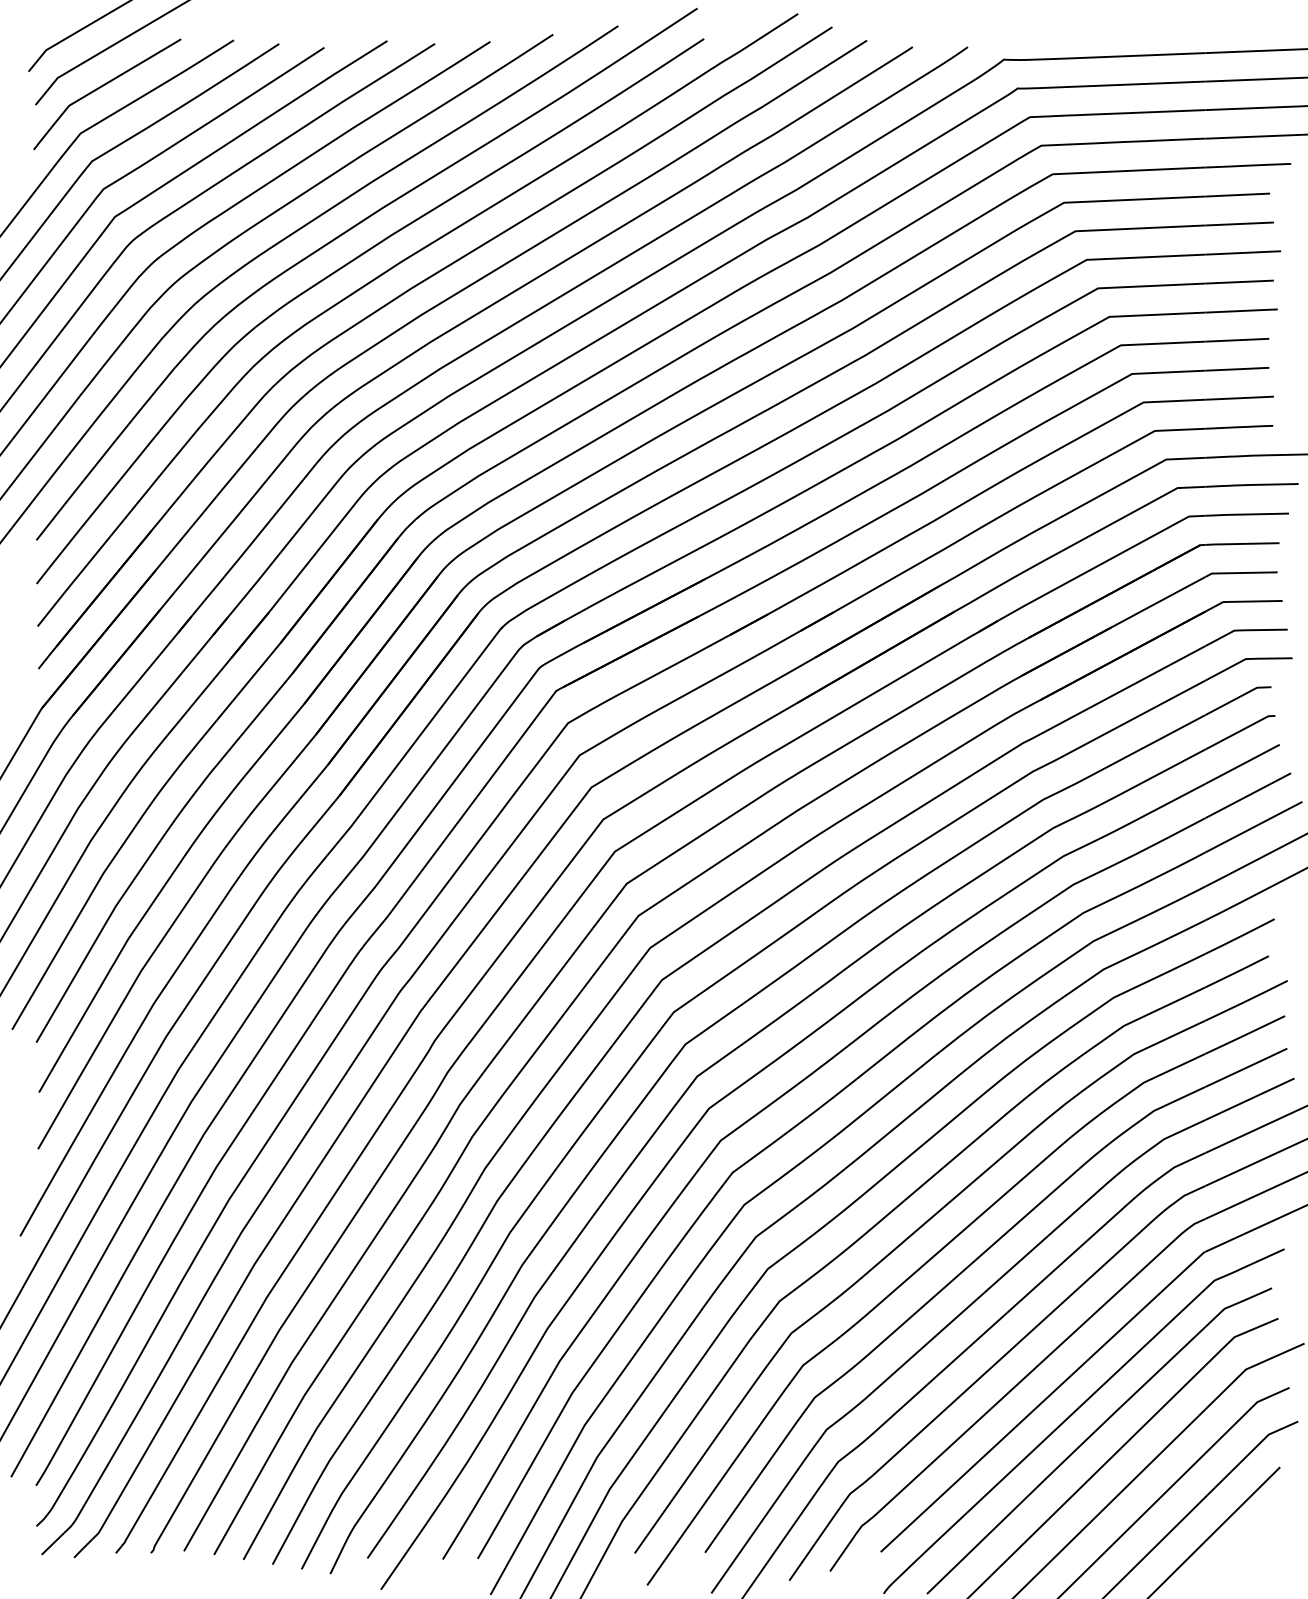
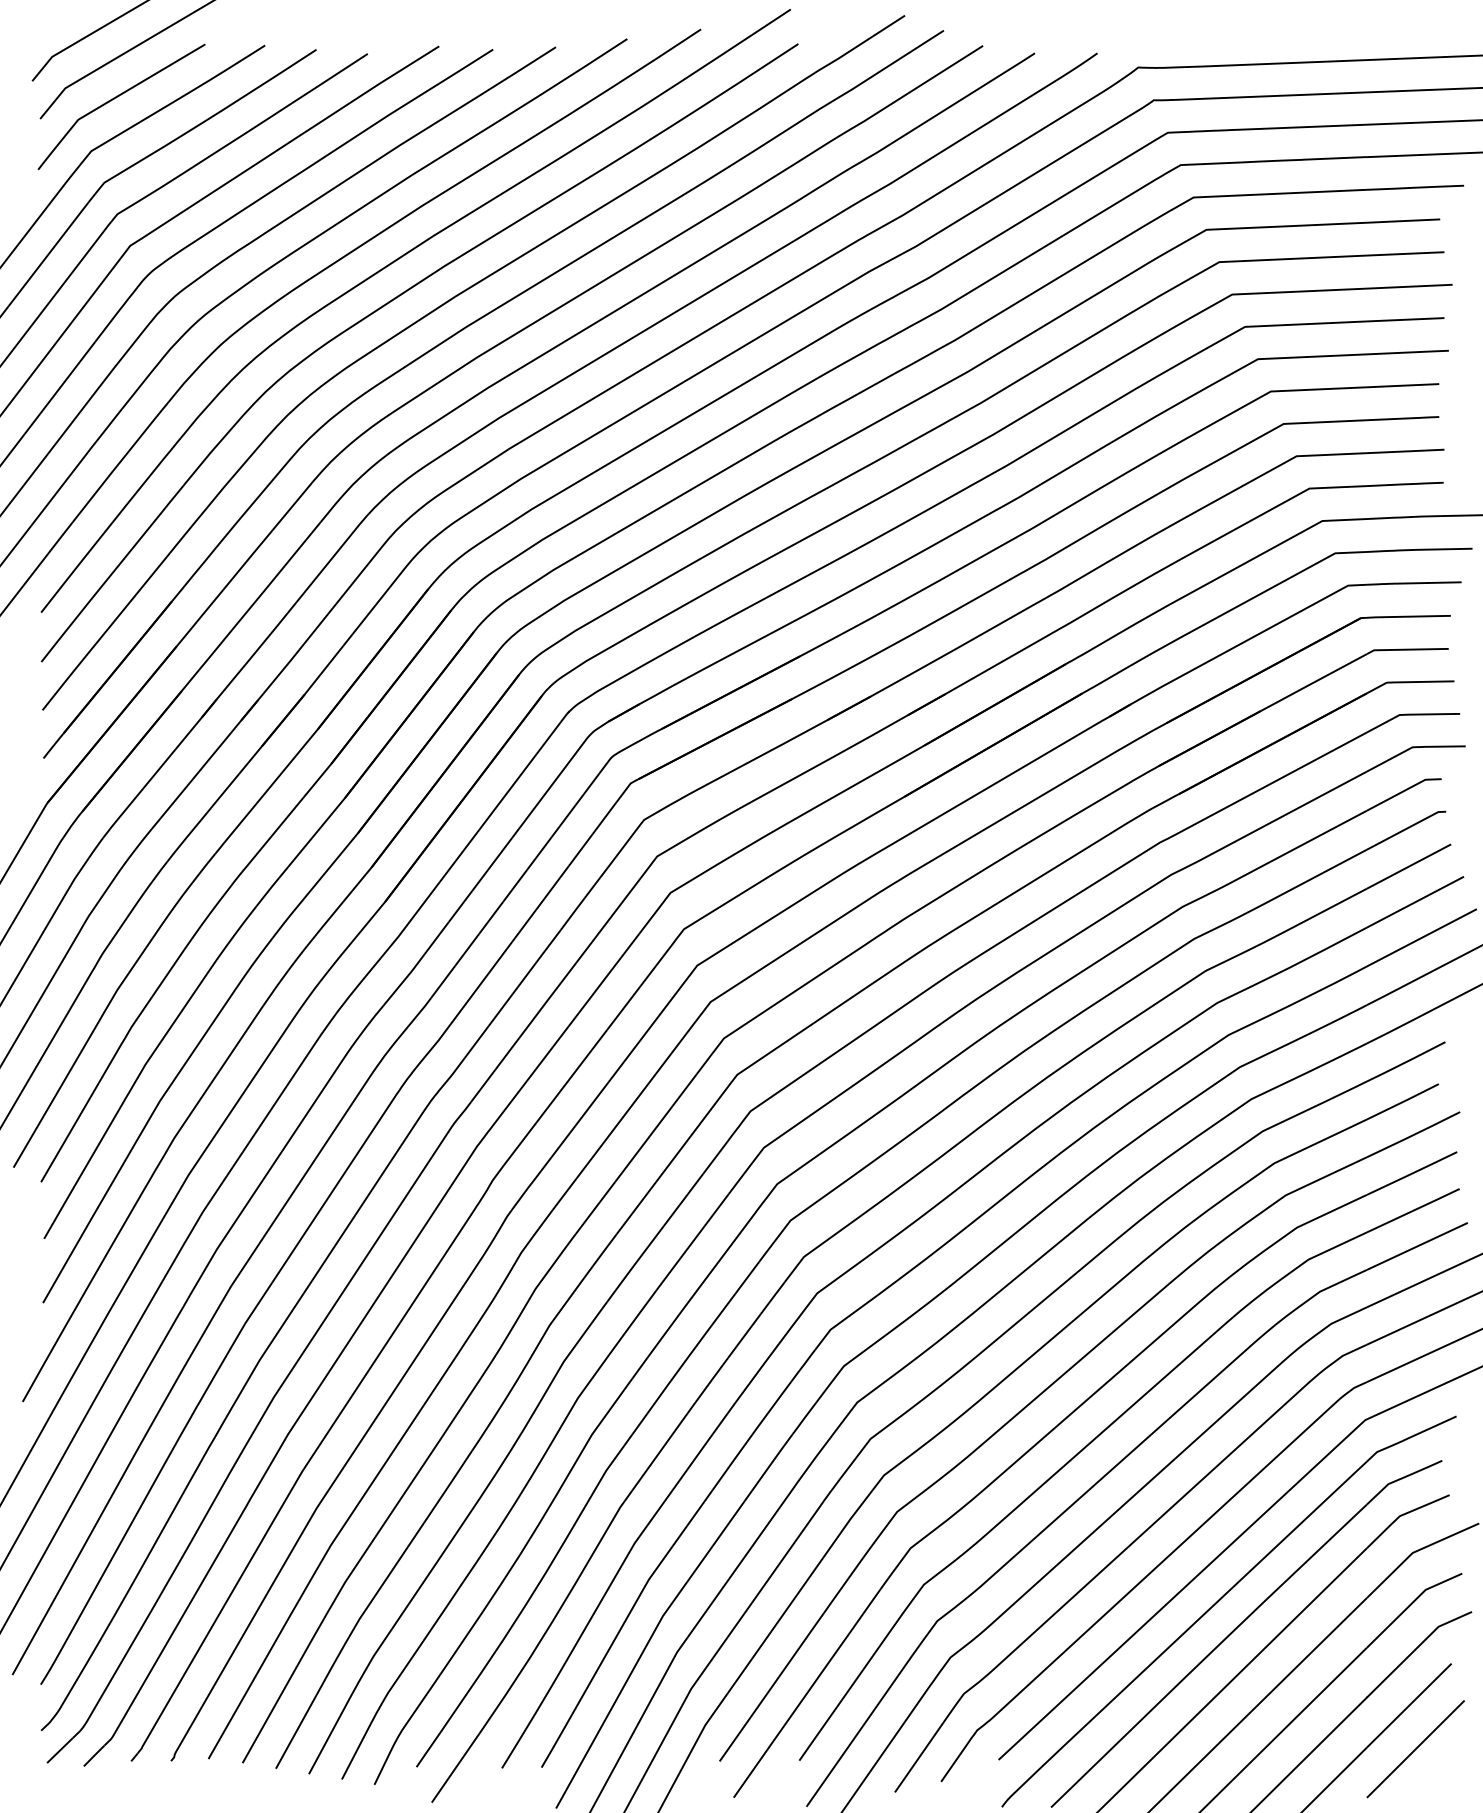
line: (1248, 1542) -> (1415, 1749), added

